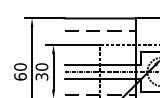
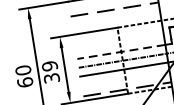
line: (100, 64) -> (121, 51), solid -> dashed
text: (41, 66) -> (49, 65), 30 -> 39

